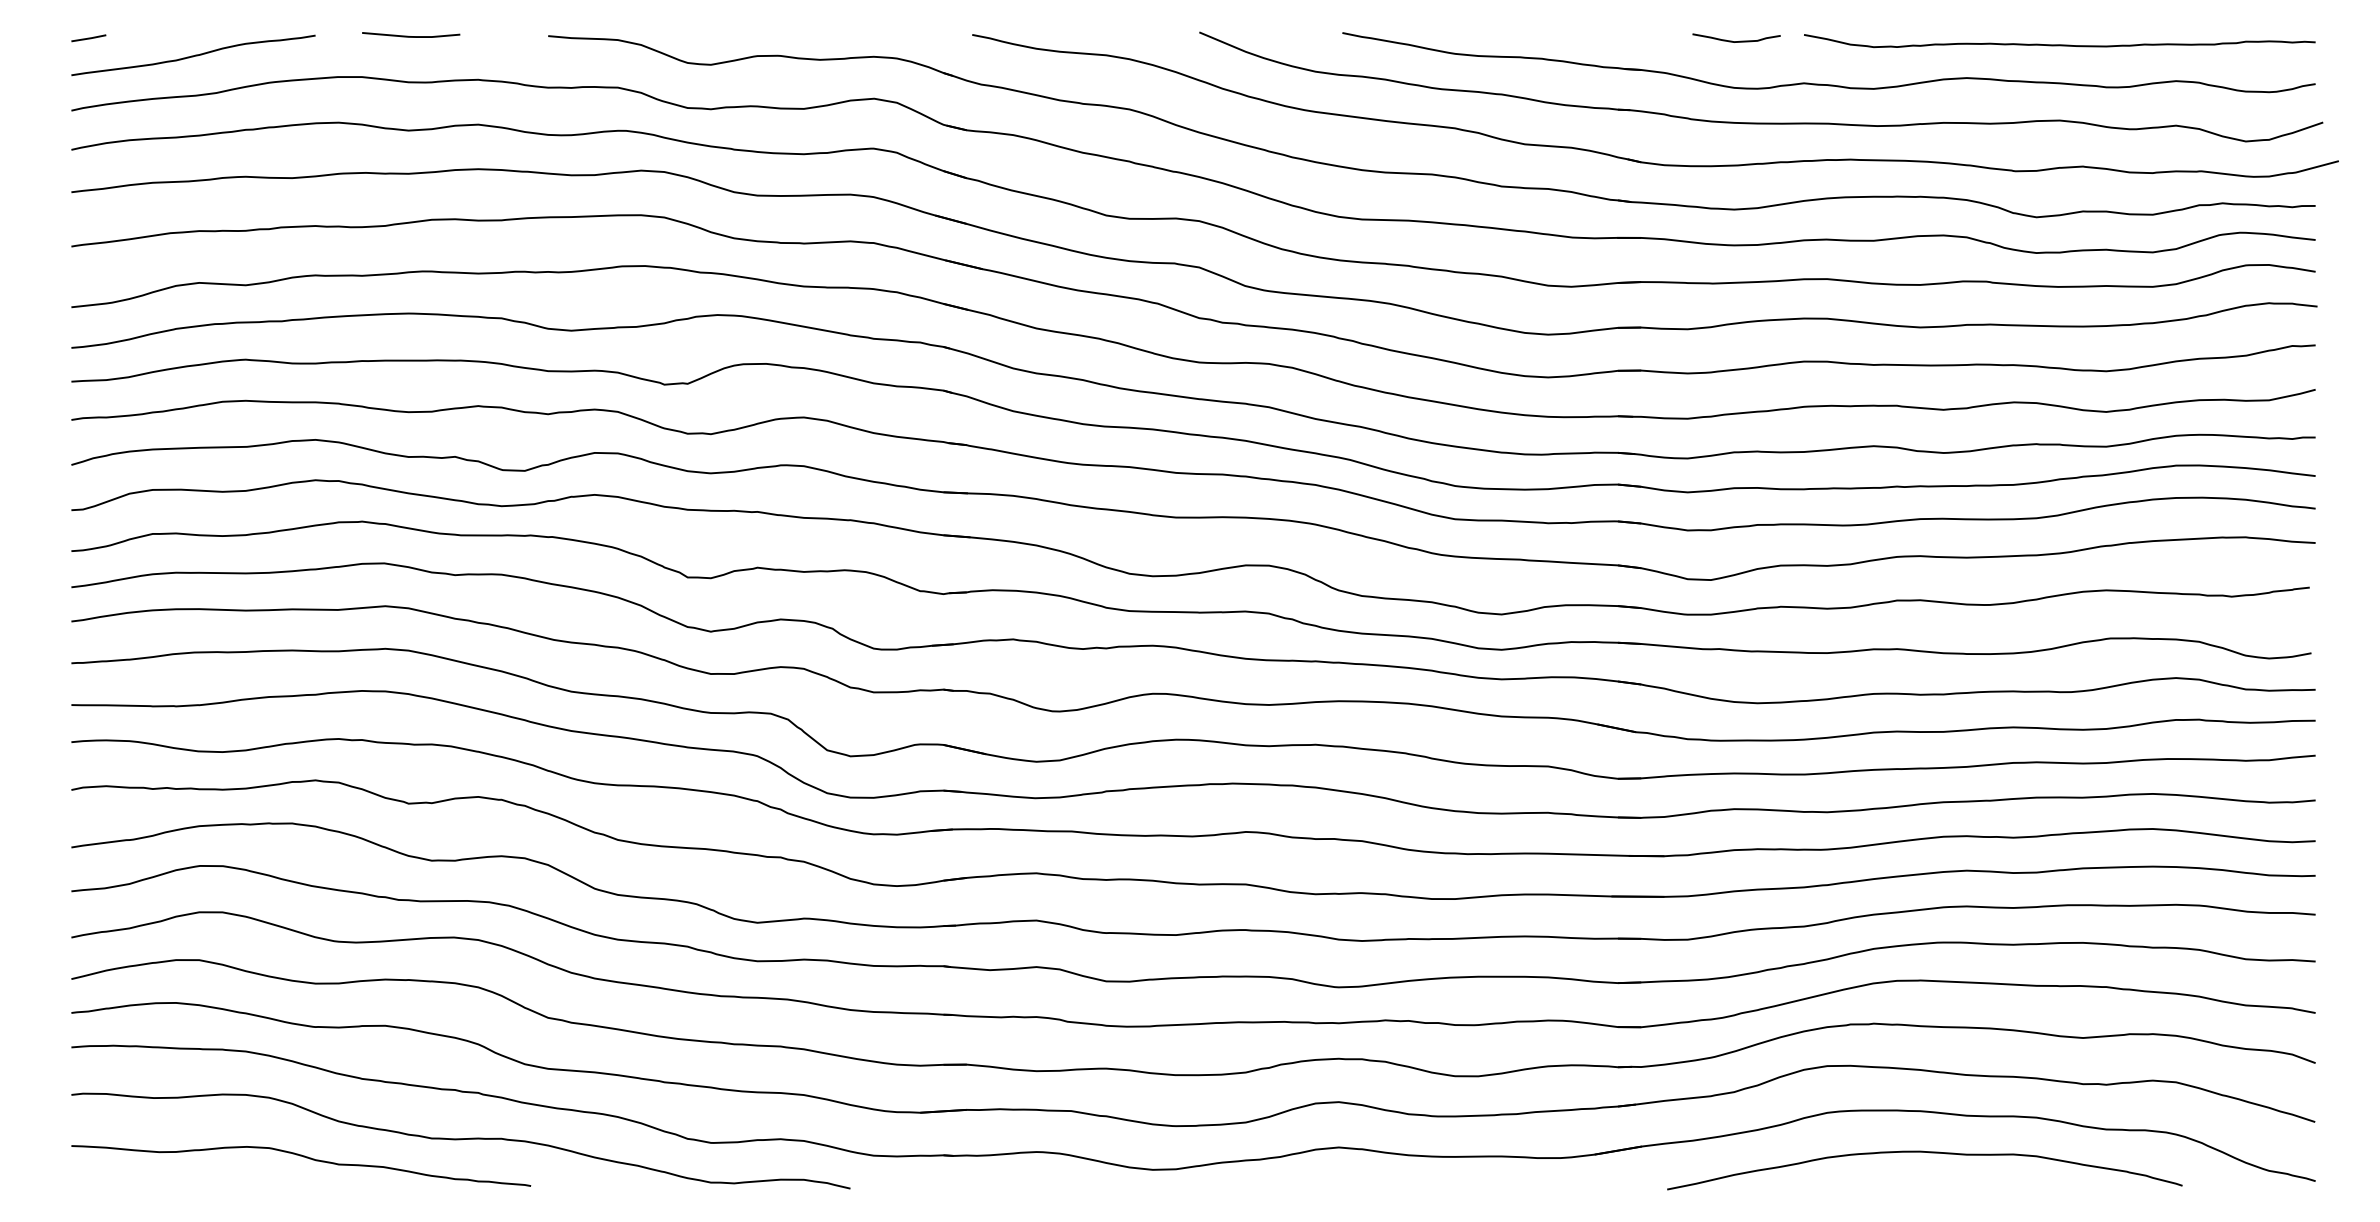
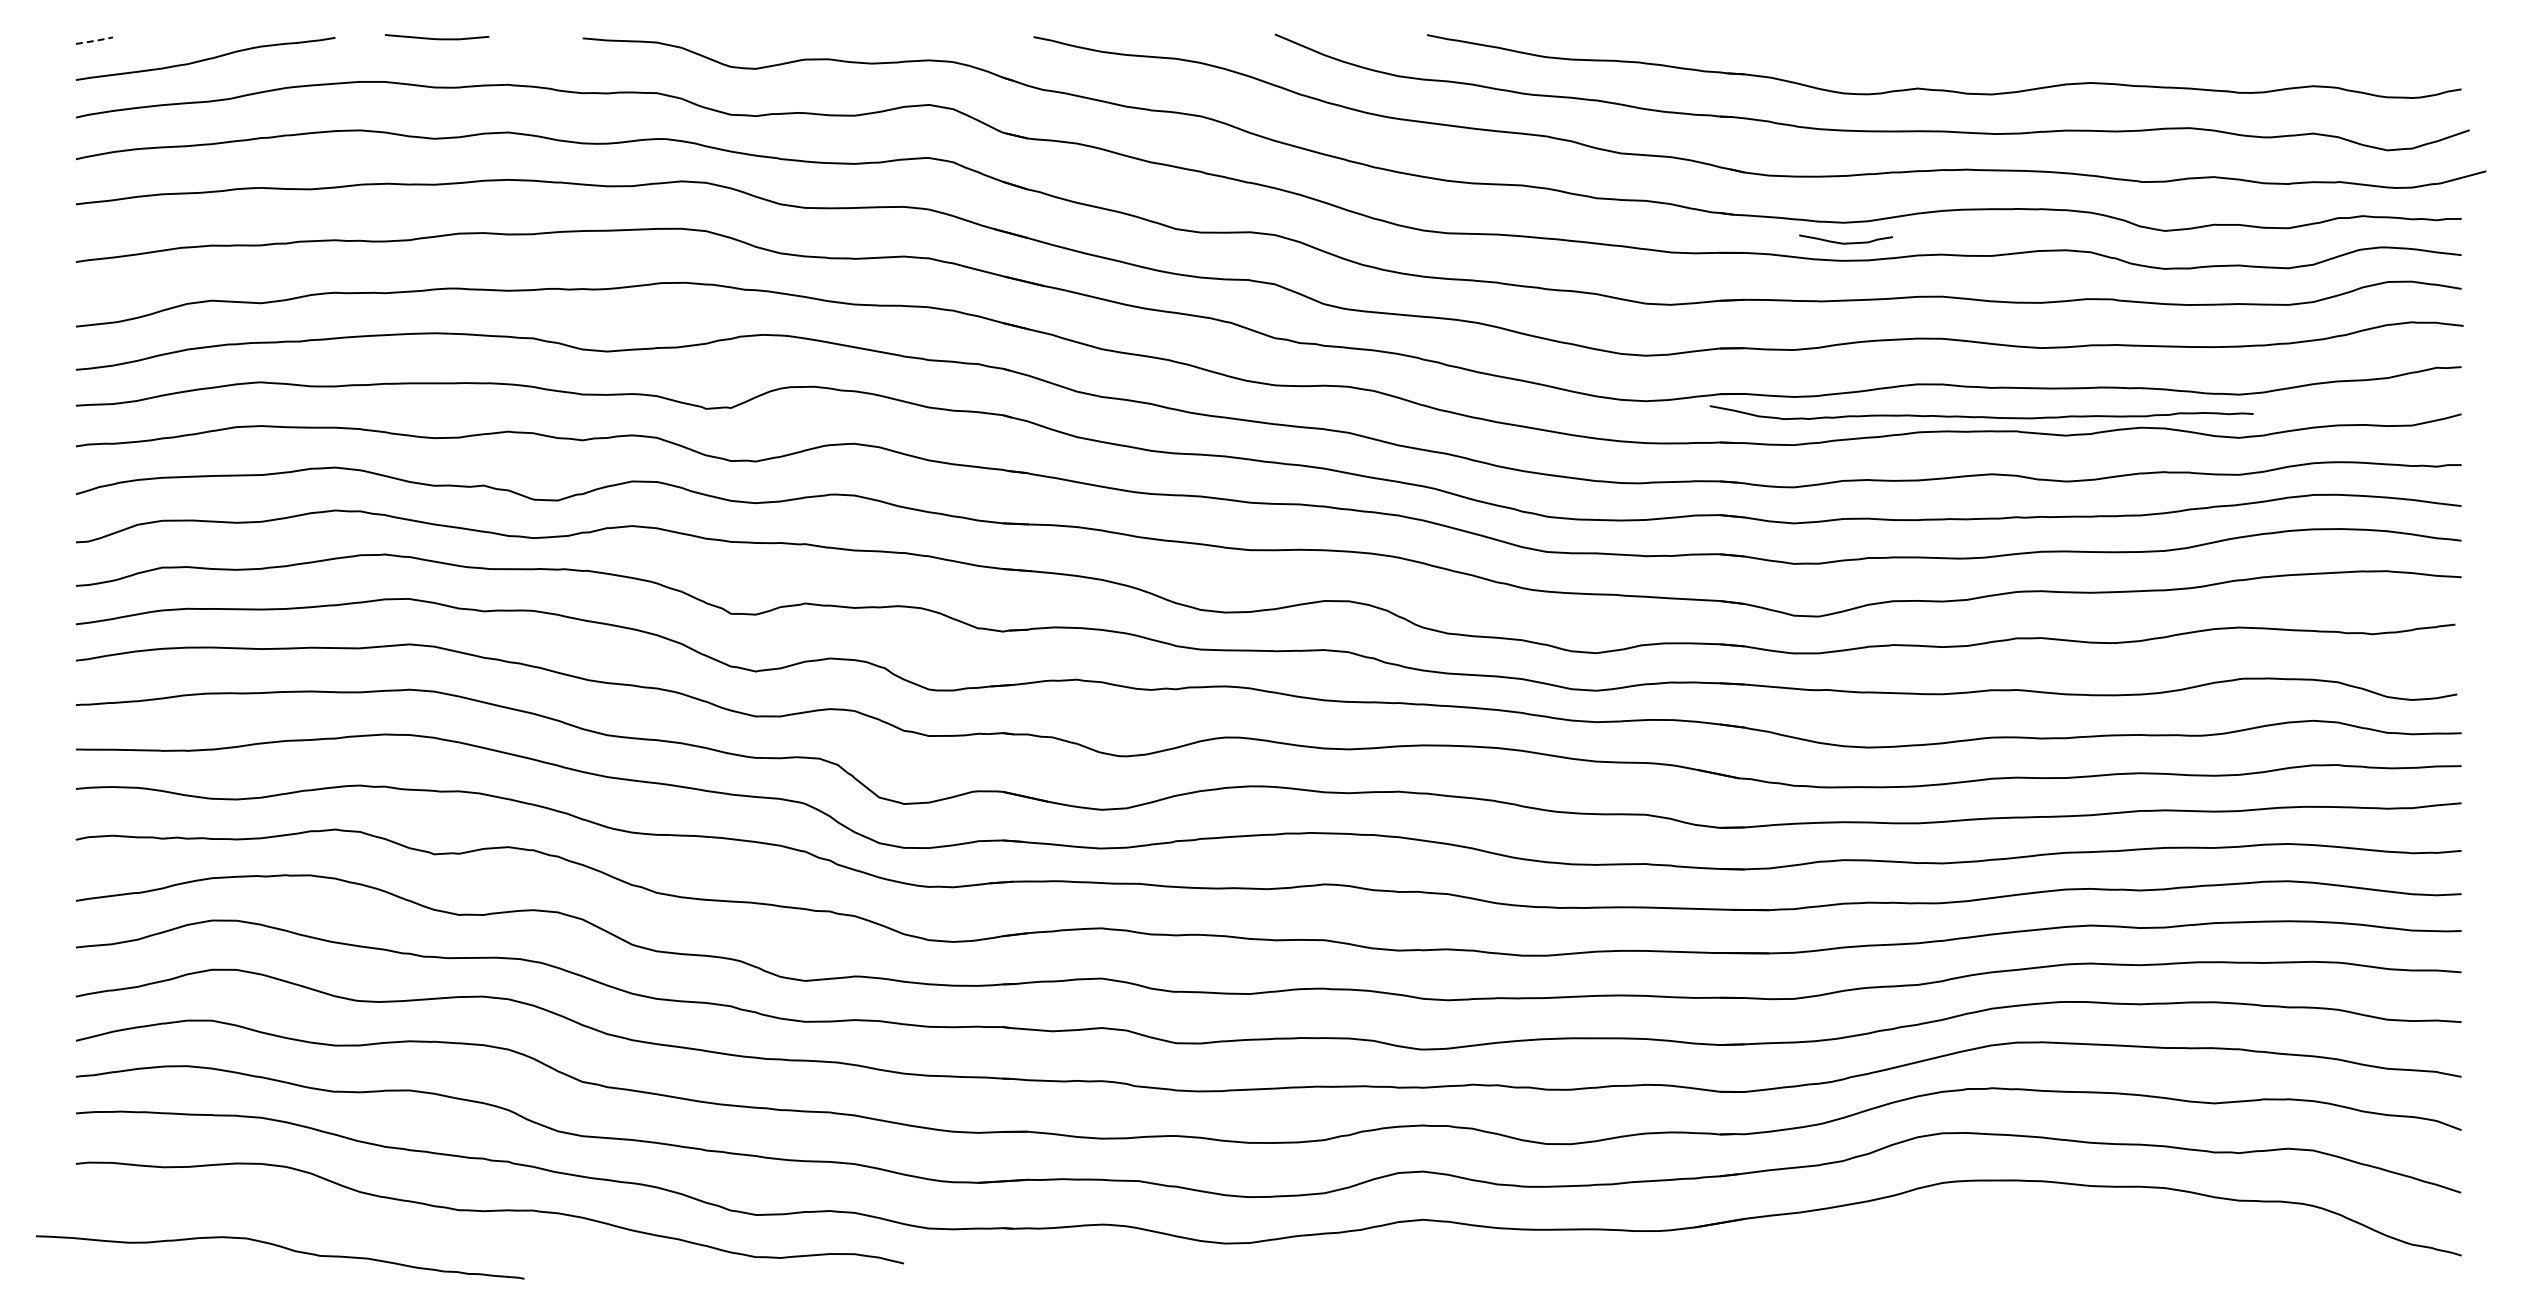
line: (89, 38) -> (95, 40), solid -> dashed
curve: (1736, 40) -> (1845, 242), moved
curve: (2059, 44) -> (1981, 416), moved
curve: (1925, 1152) -> (2046, 1225), removed
curve: (304, 1157) -> (283, 1248), moved

